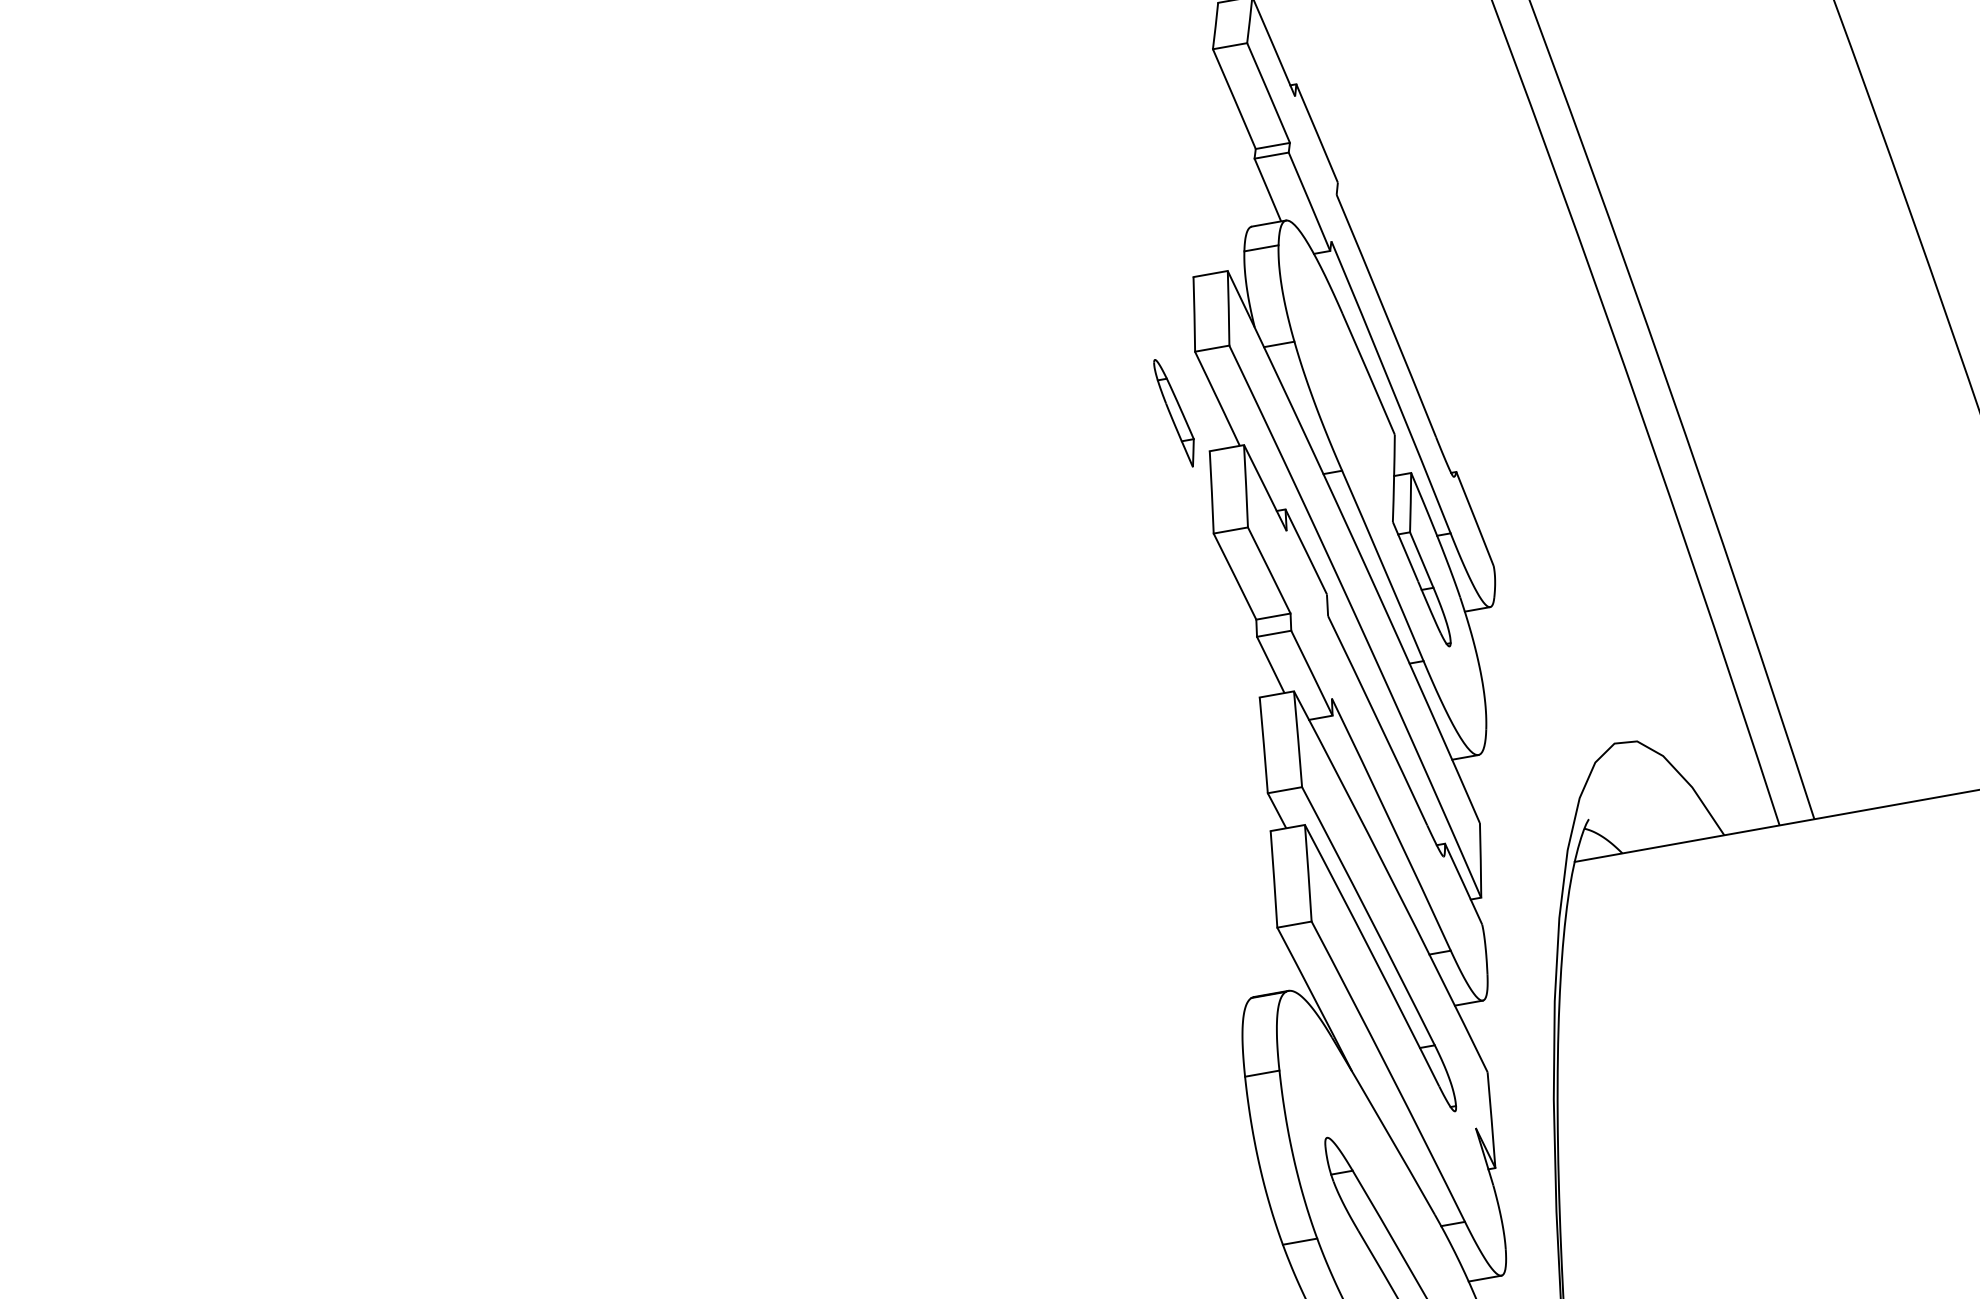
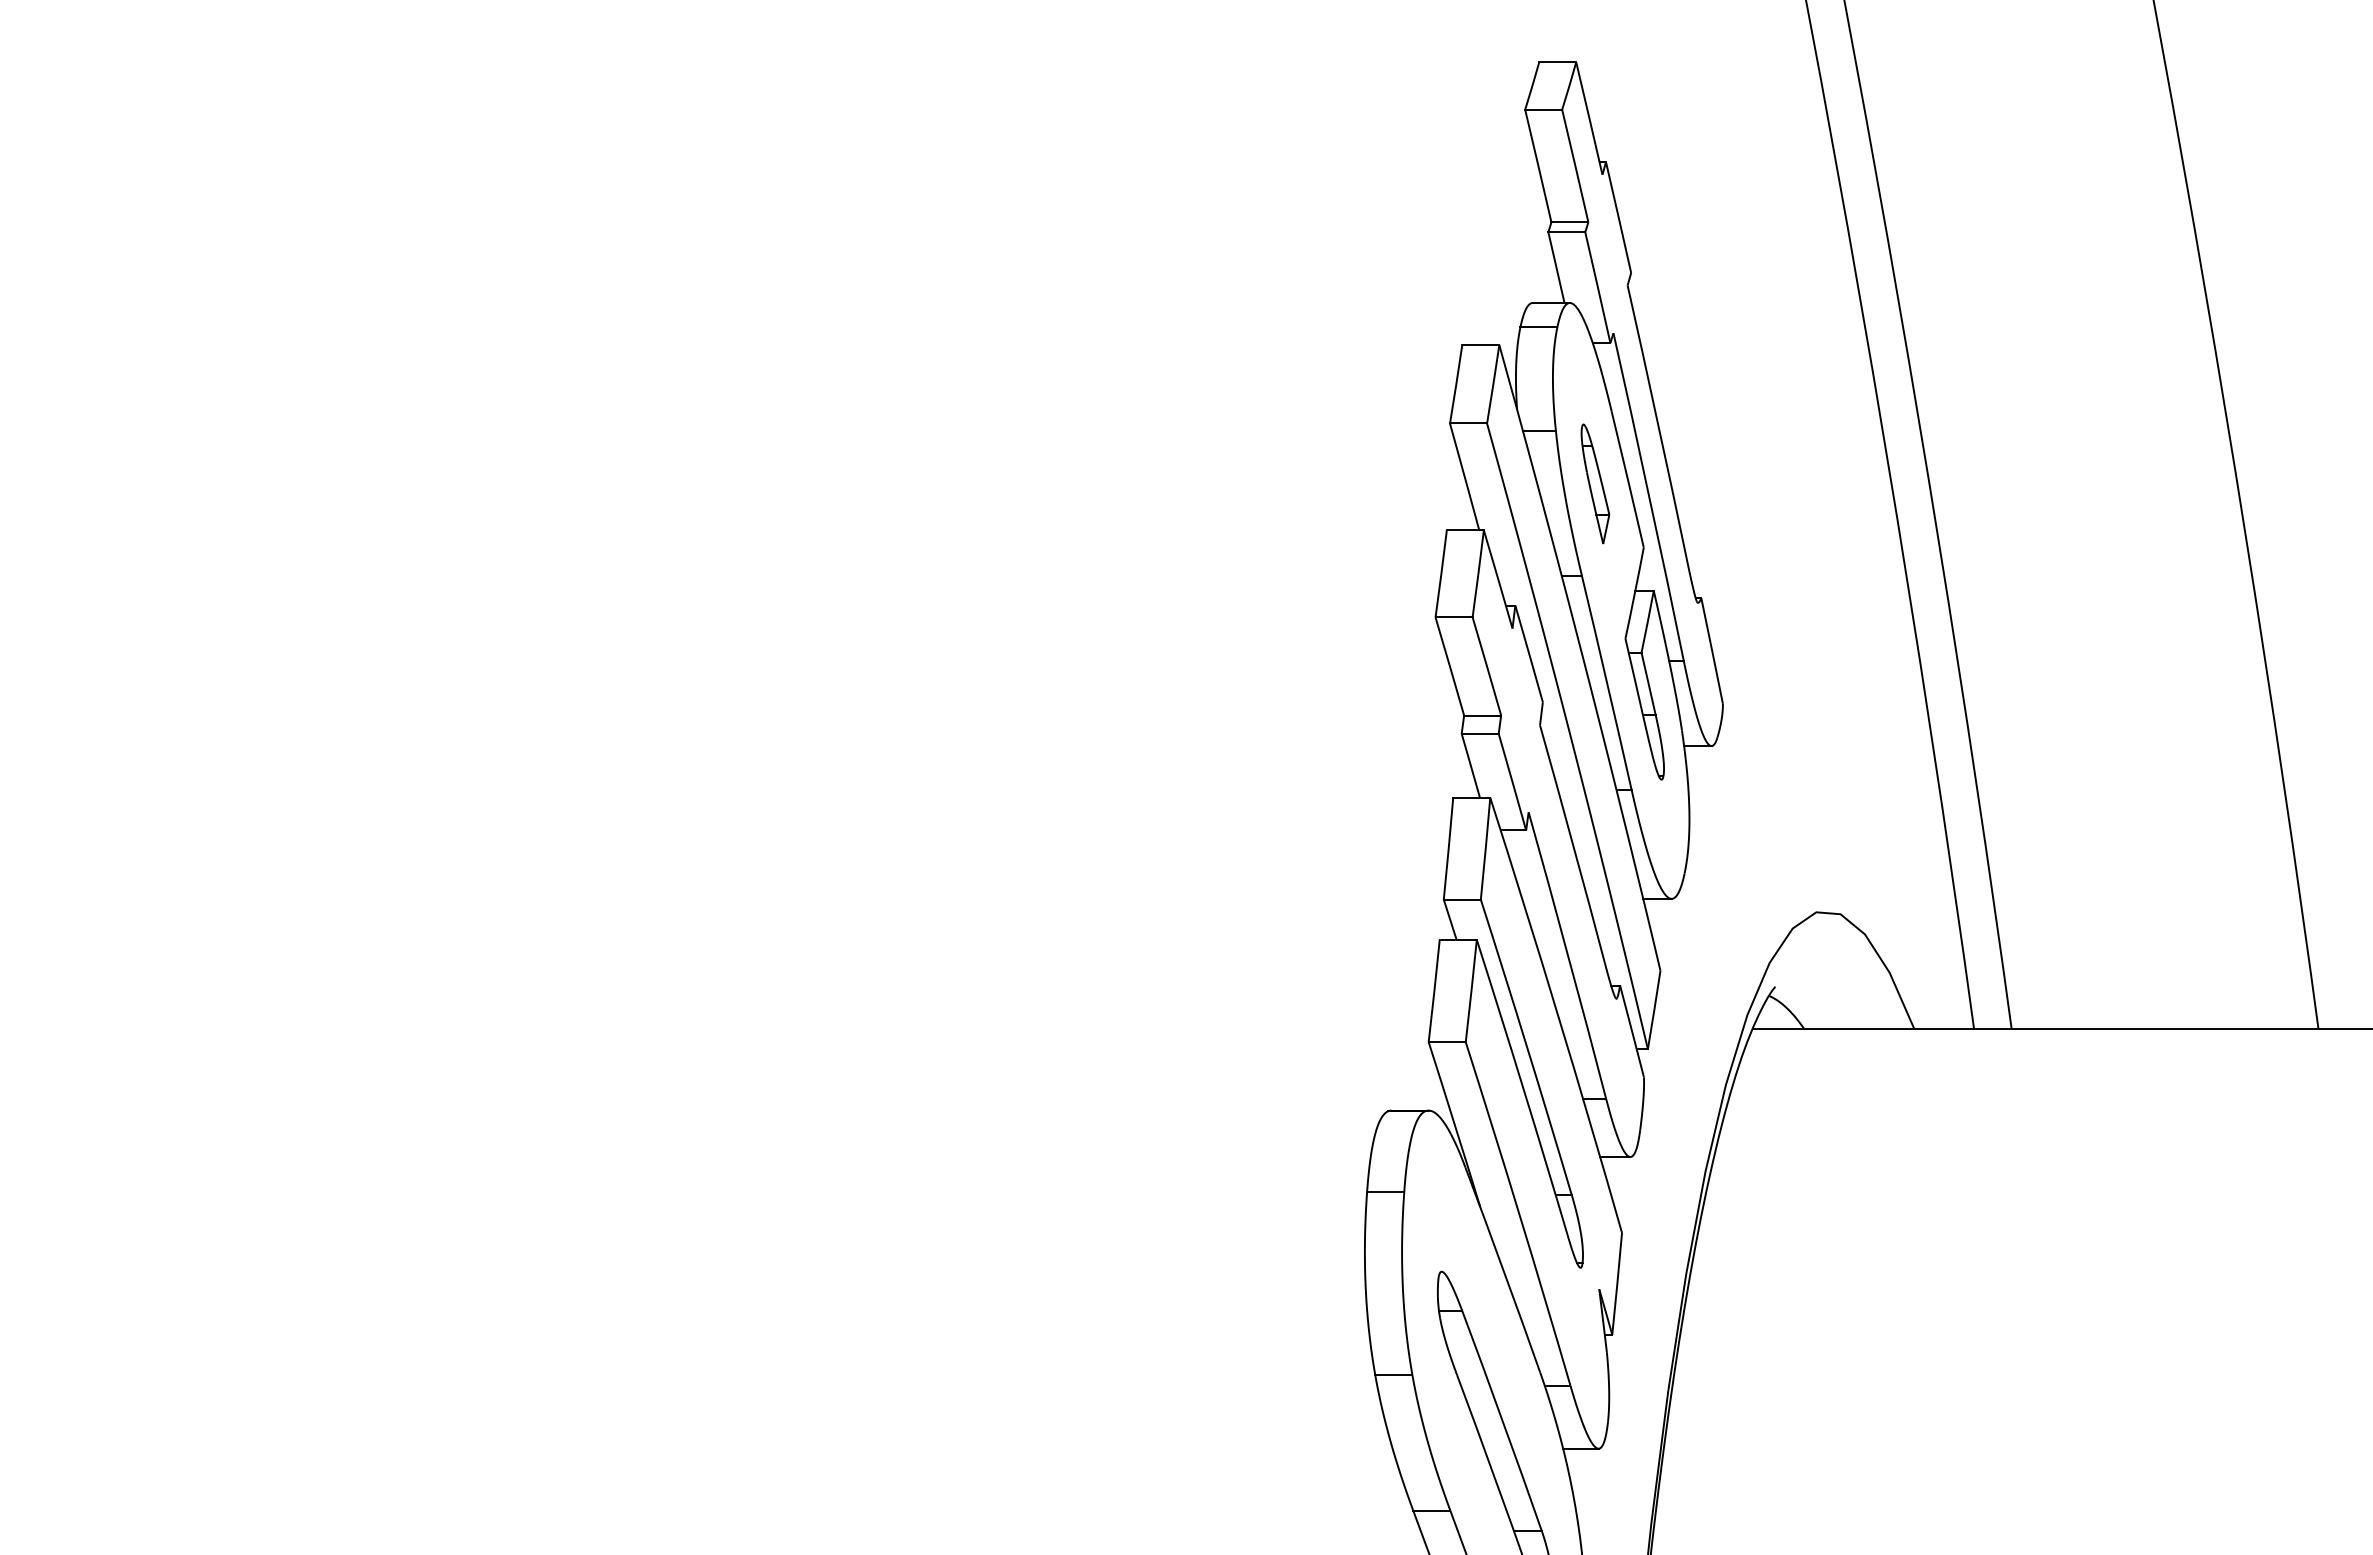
part: (1175, 412) -> (1595, 483), moved

